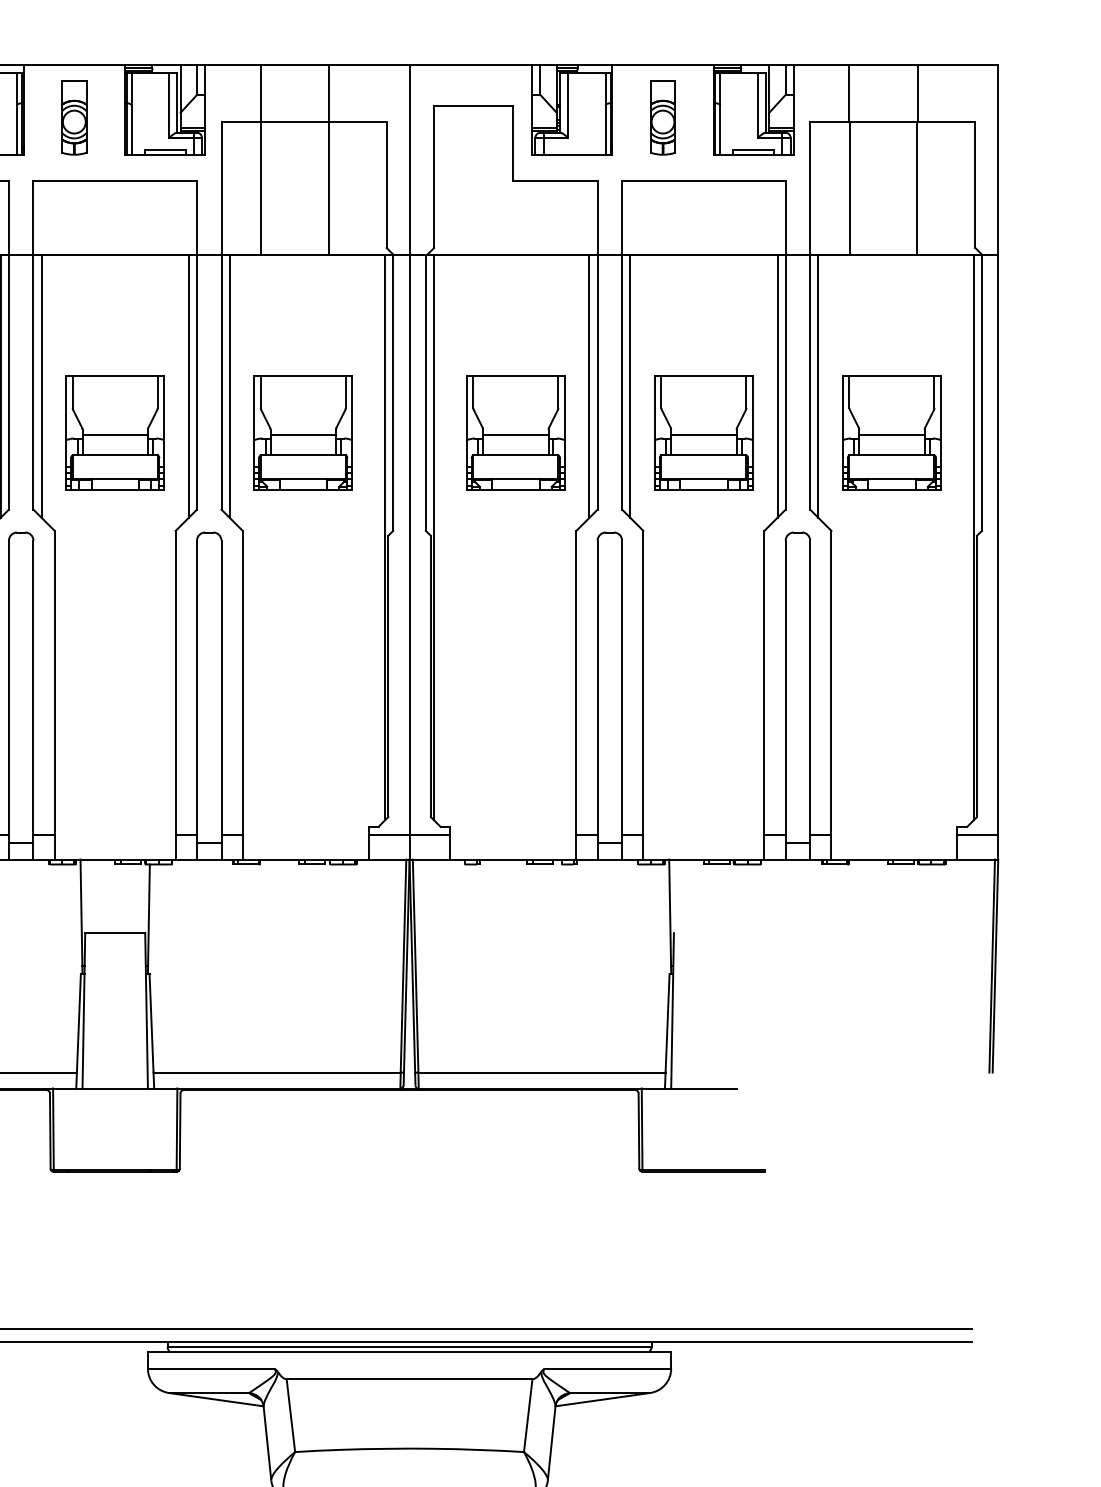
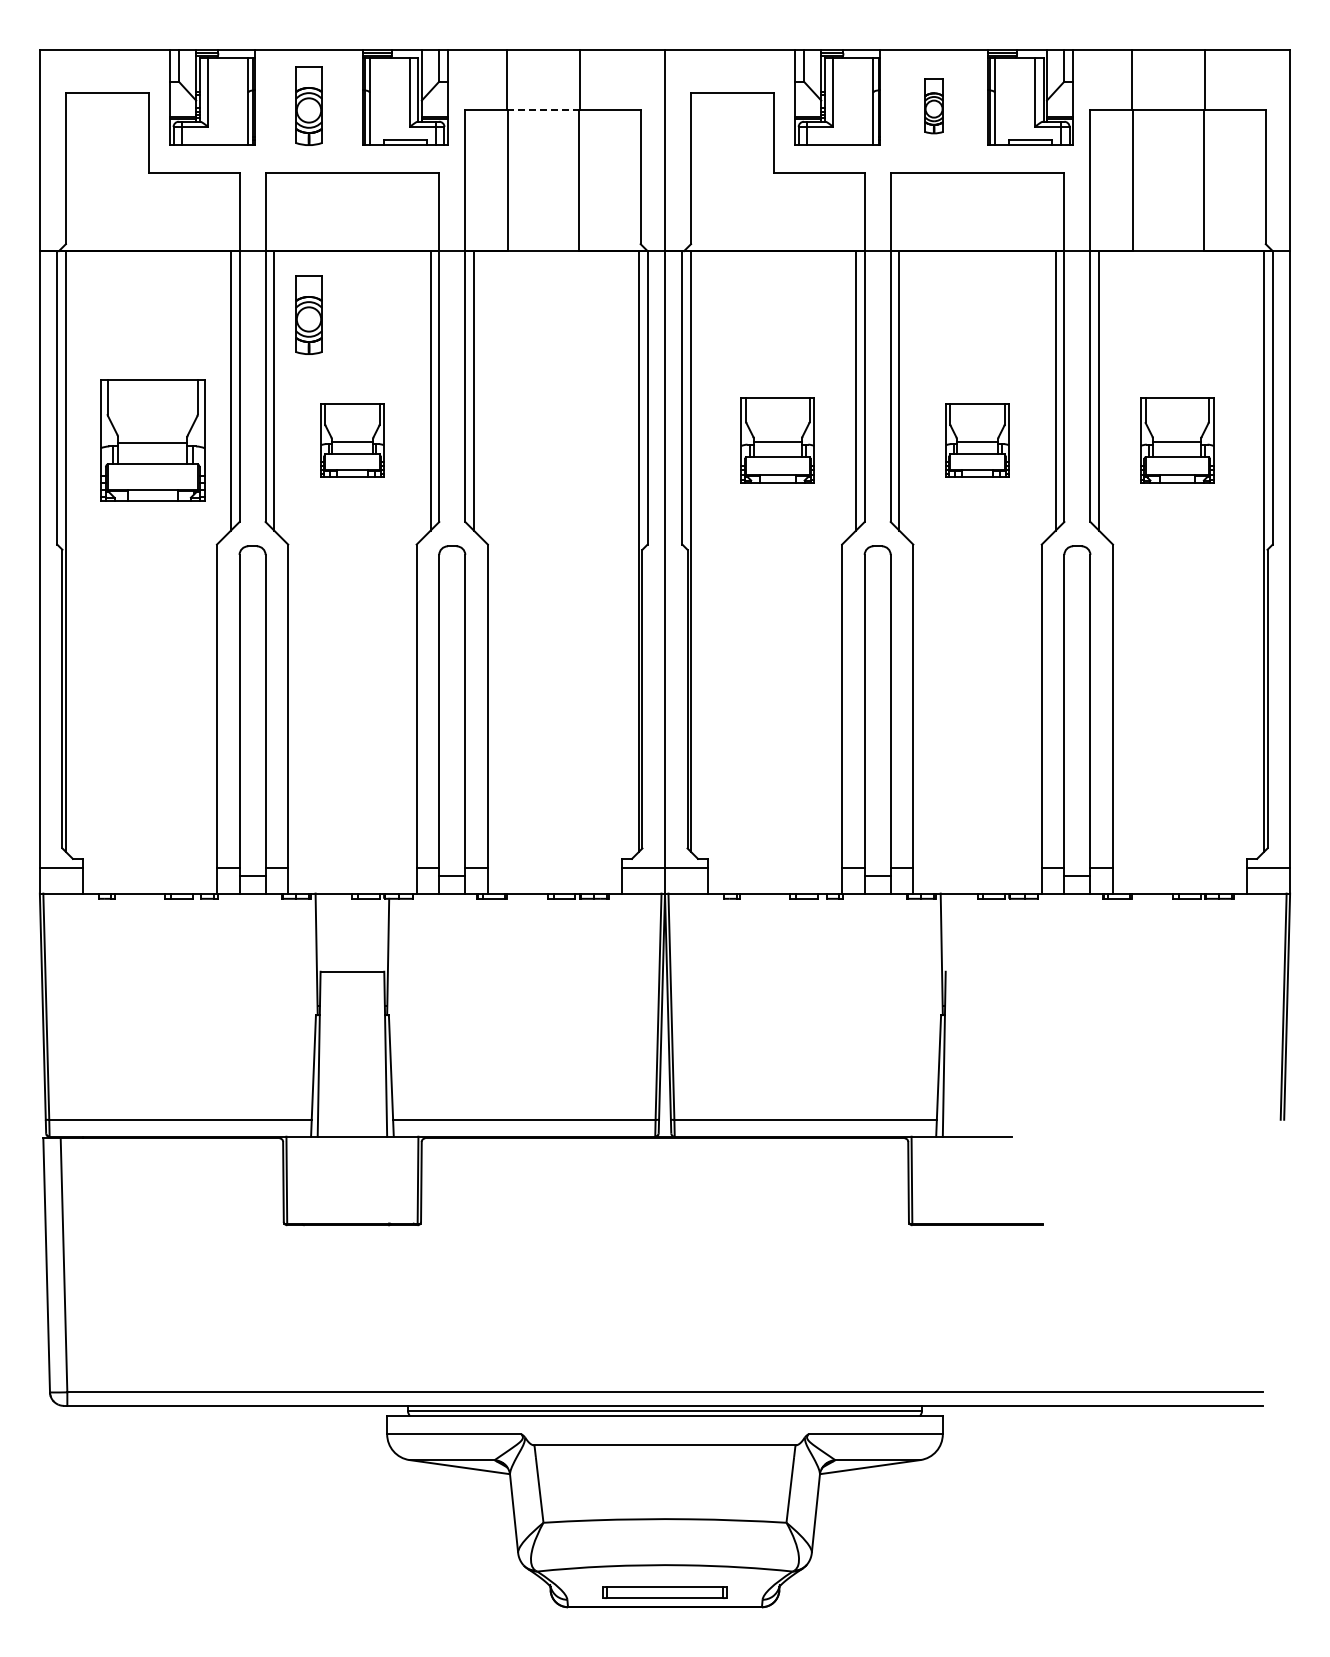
part: (662, 117) -> (933, 105), size x0.7
line: (294, 122) -> (542, 110), solid -> dashed
part: (73, 314) -> (308, 314), added
part: (115, 432) -> (352, 440), size x0.6
part: (302, 432) -> (551, 440), removed
part: (515, 432) -> (777, 440), size x0.7
part: (703, 432) -> (977, 440), size x0.6
part: (891, 432) -> (1176, 440), size x0.7

